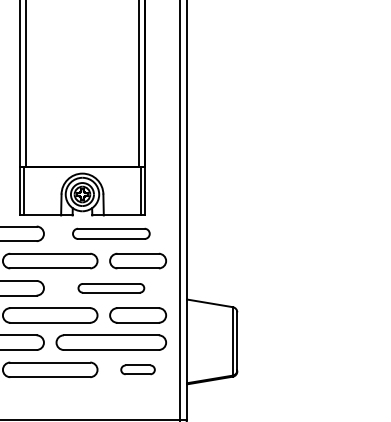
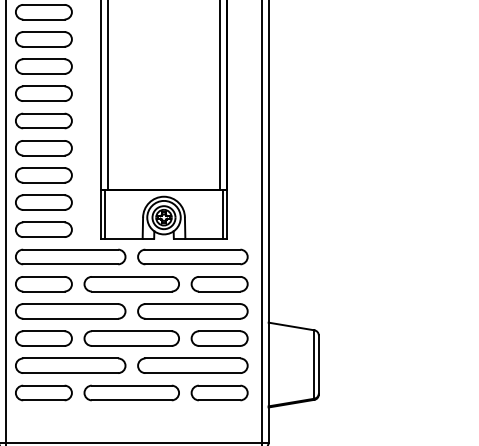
part: (110, 233) -> (192, 256), size x1.43
part: (110, 288) -> (192, 311), size x1.67
part: (137, 369) -> (219, 392), size x1.67

